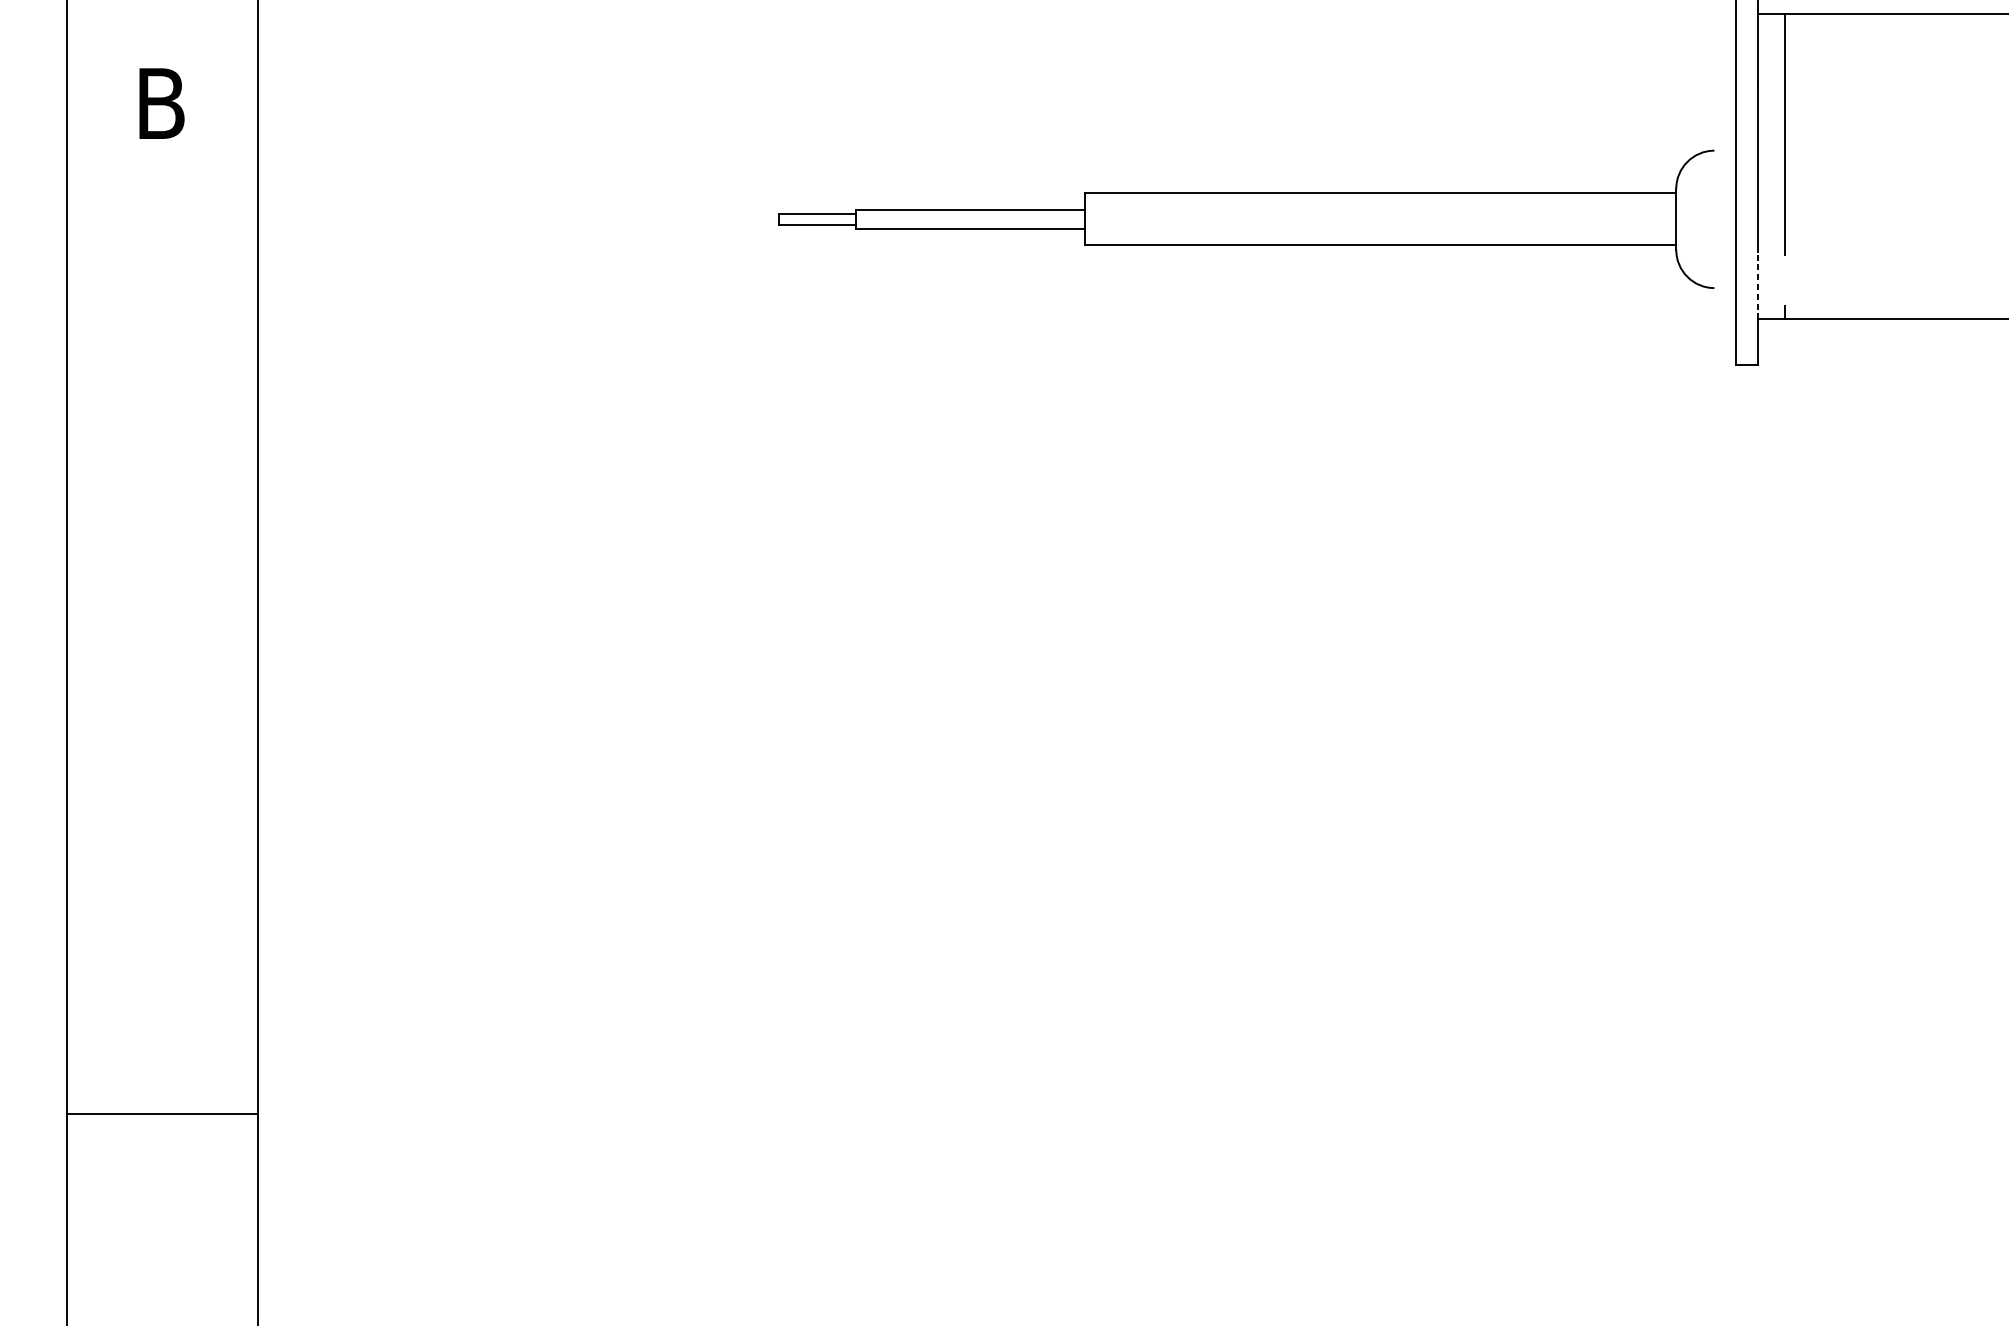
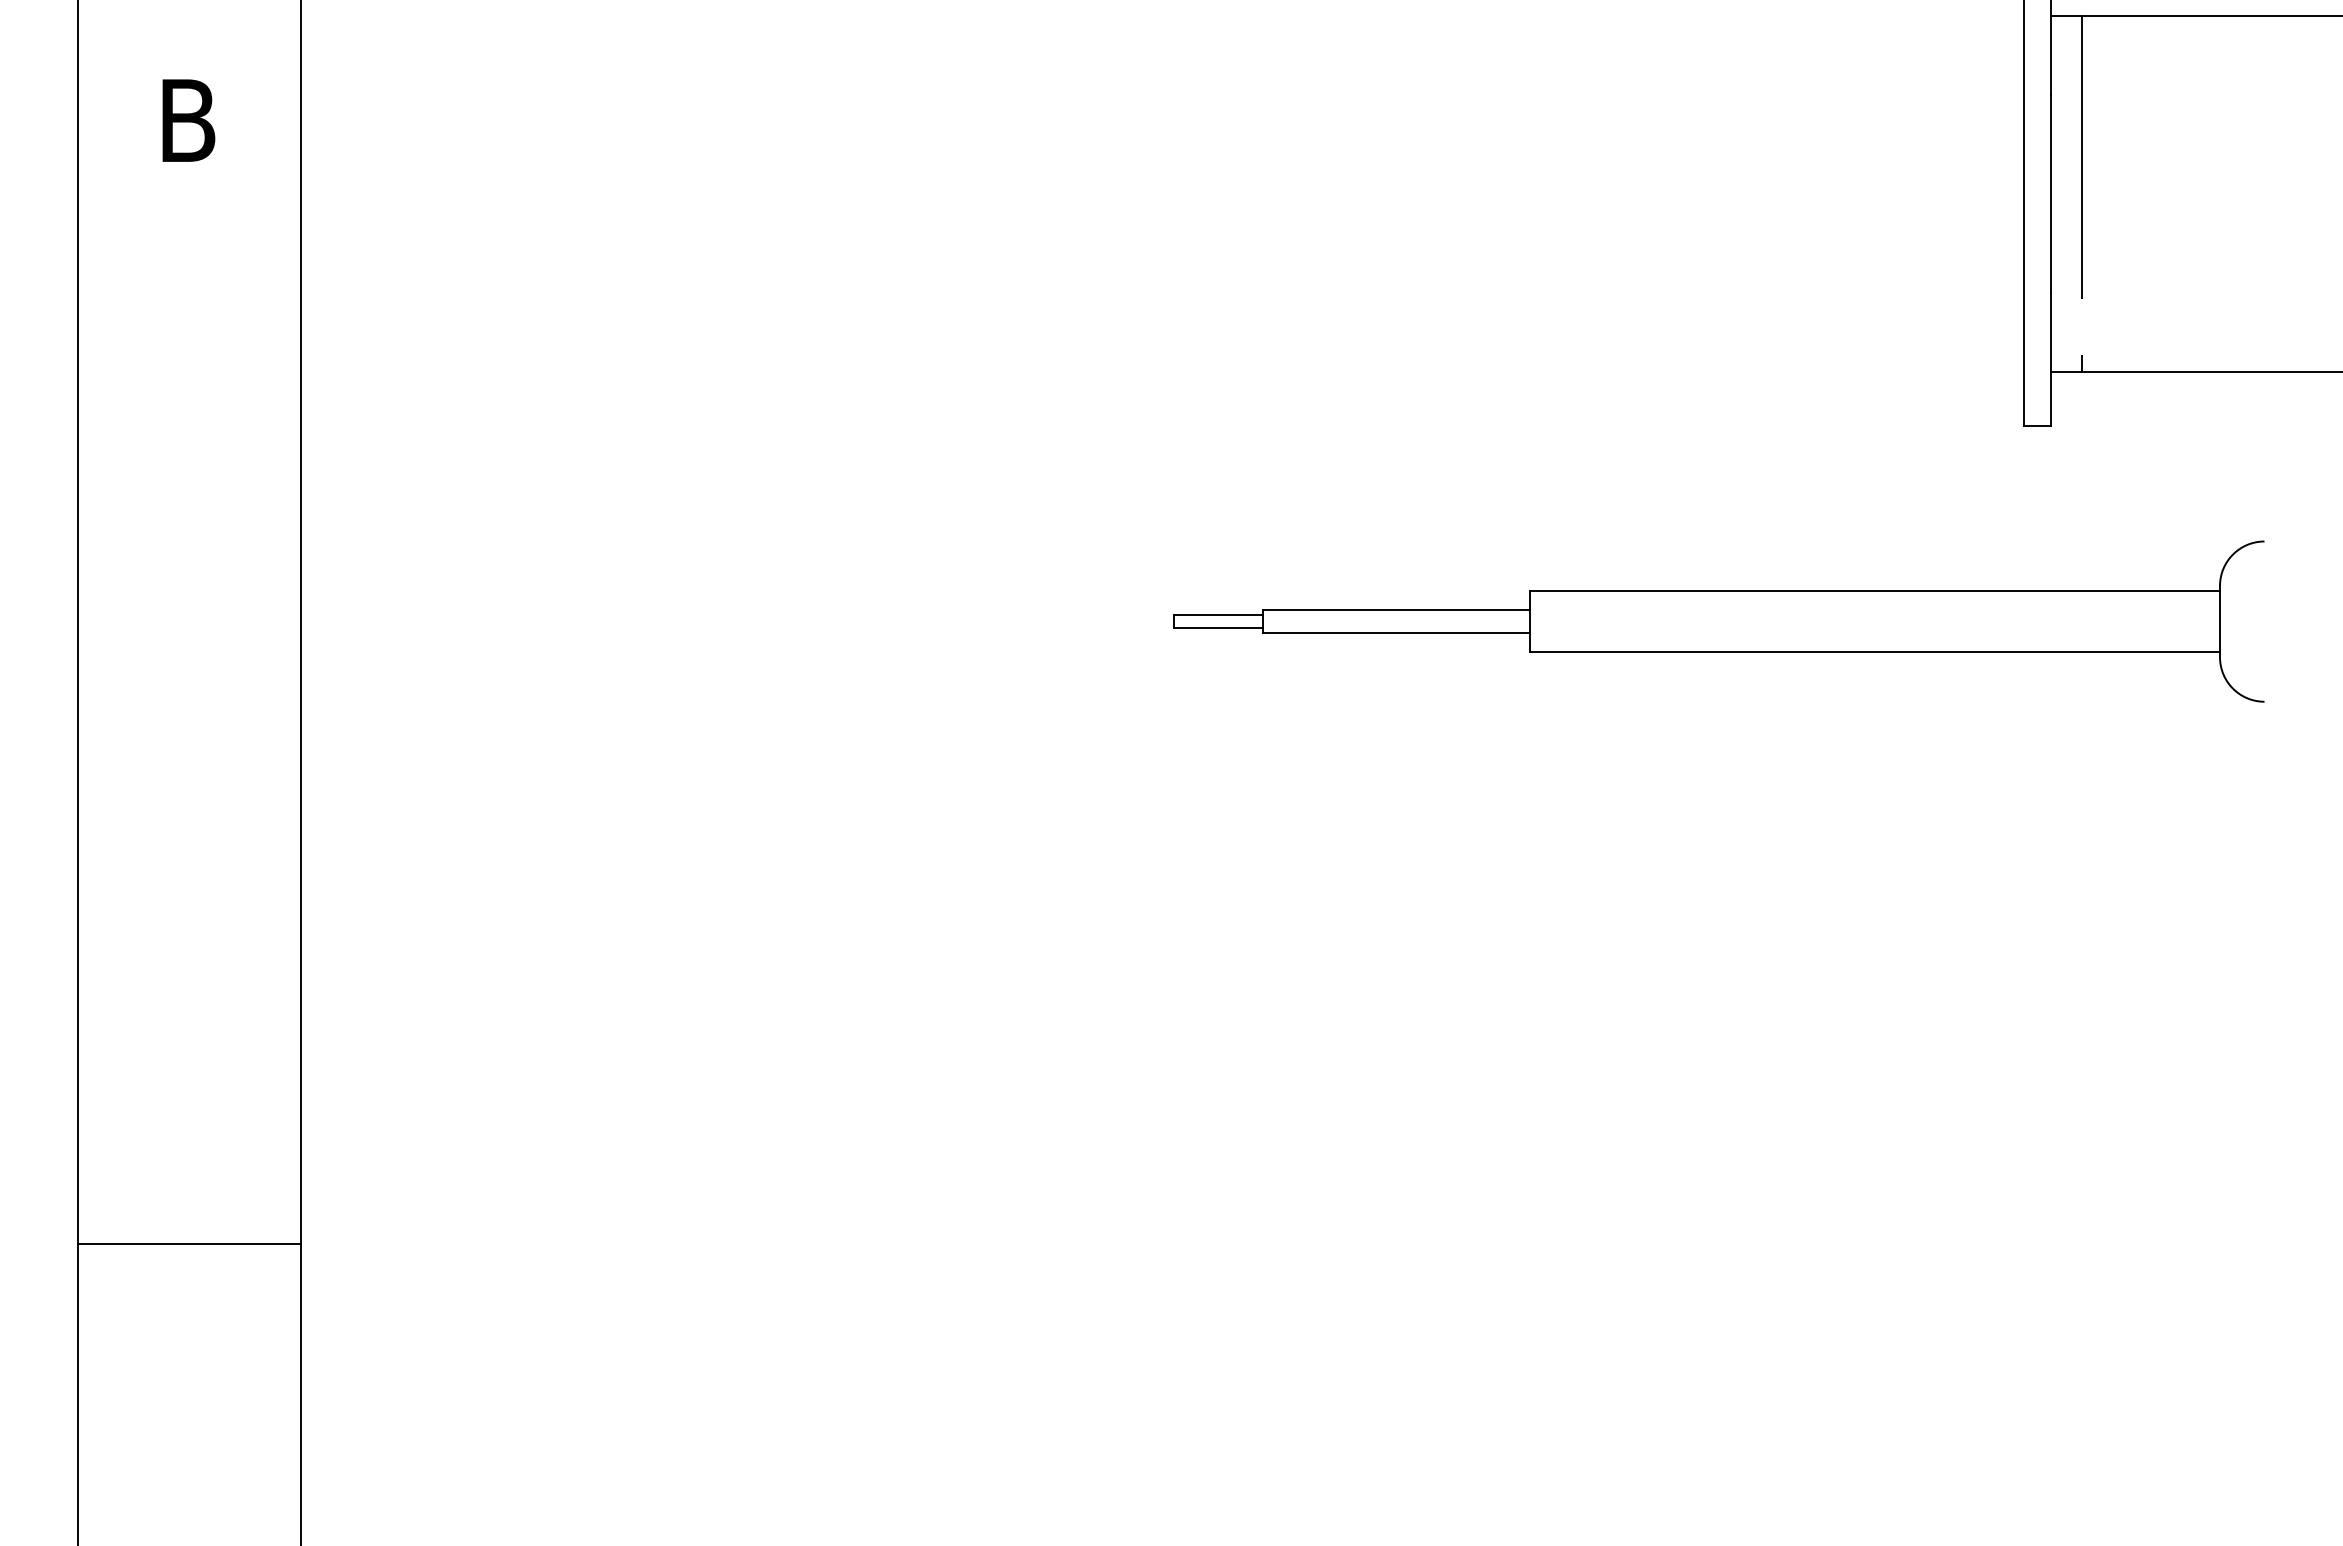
part: (1246, 219) -> (1718, 621), moved
line: (1758, 285) -> (2050, 332), dashed -> solid
line: (162, 1113) -> (189, 1244), moved

